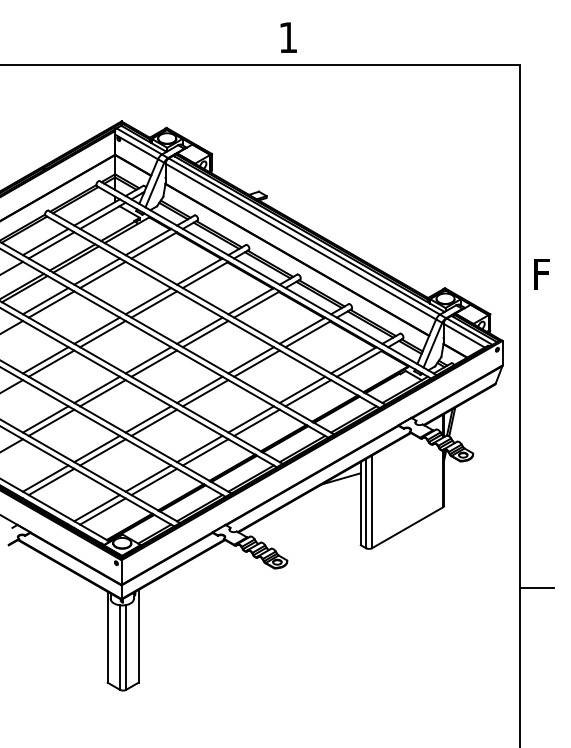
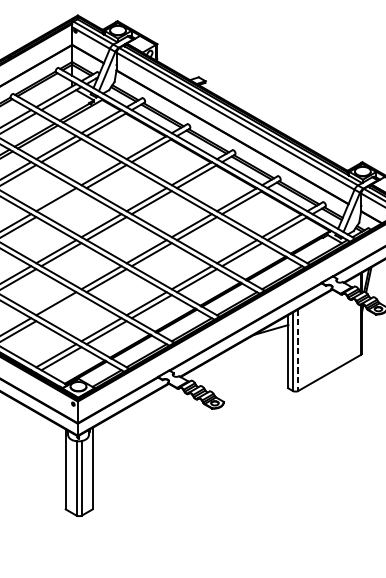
line: (102, 334) -> (61, 202), removed
line: (102, 452) -> (61, 306), removed
line: (372, 502) -> (298, 350), solid -> dashed

